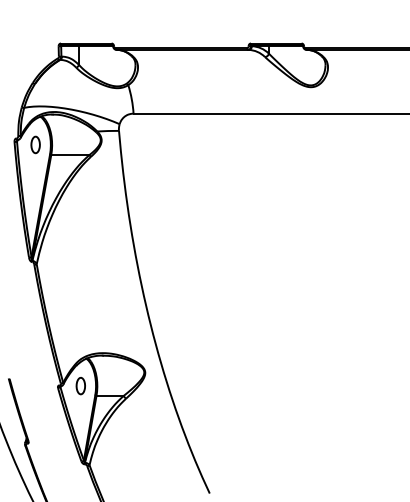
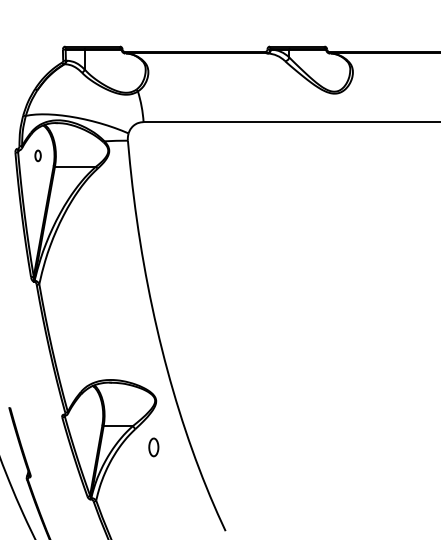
part: (35, 144) -> (37, 155), size x0.6
part: (80, 386) -> (153, 447), moved

